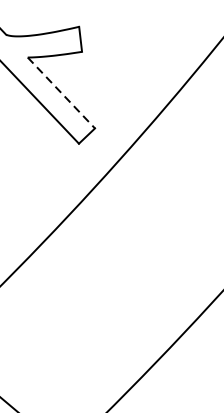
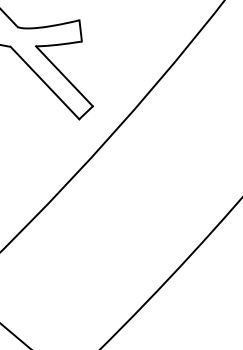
line: (61, 93) -> (64, 76), dashed -> solid

